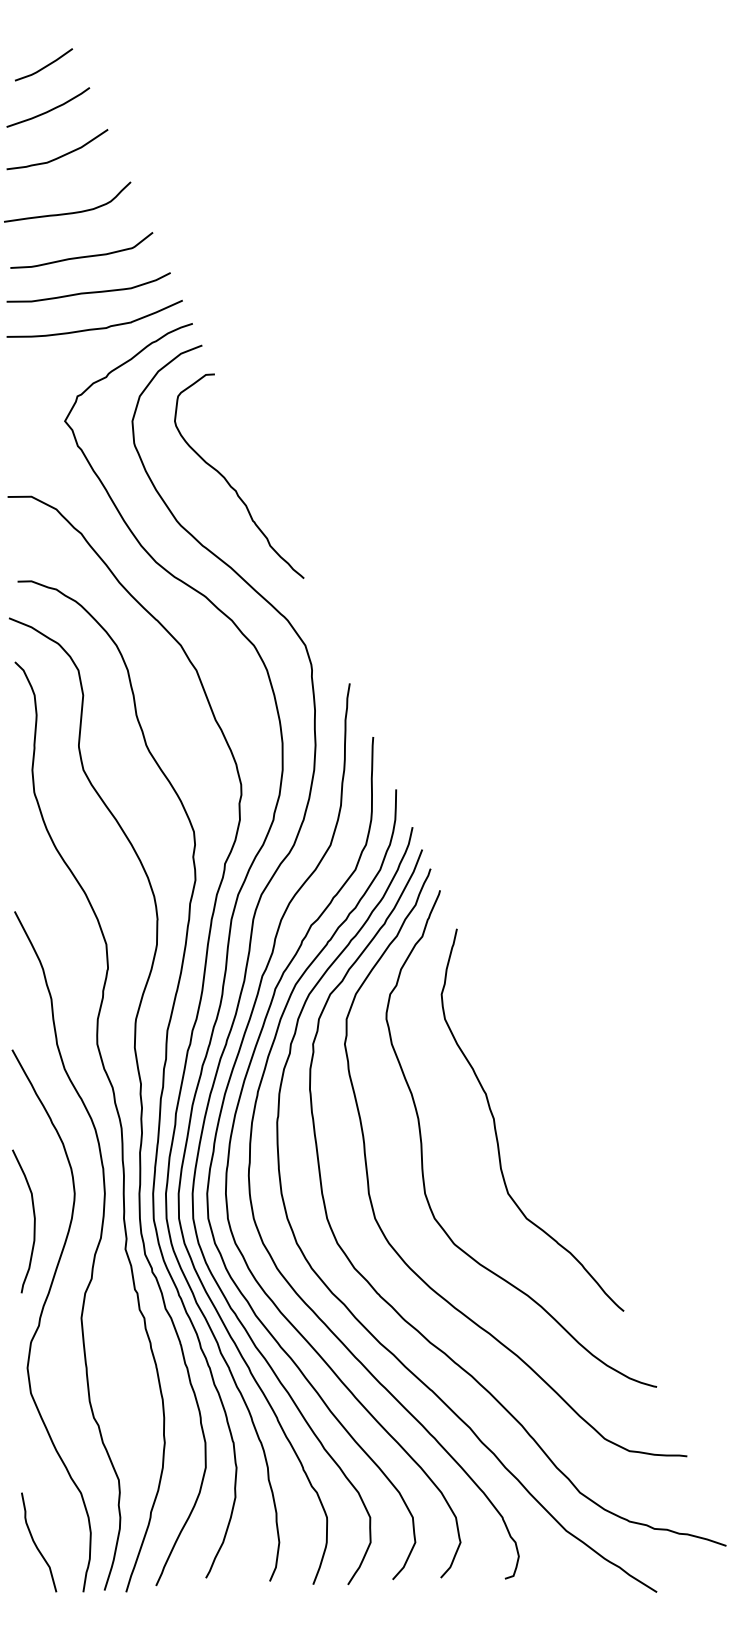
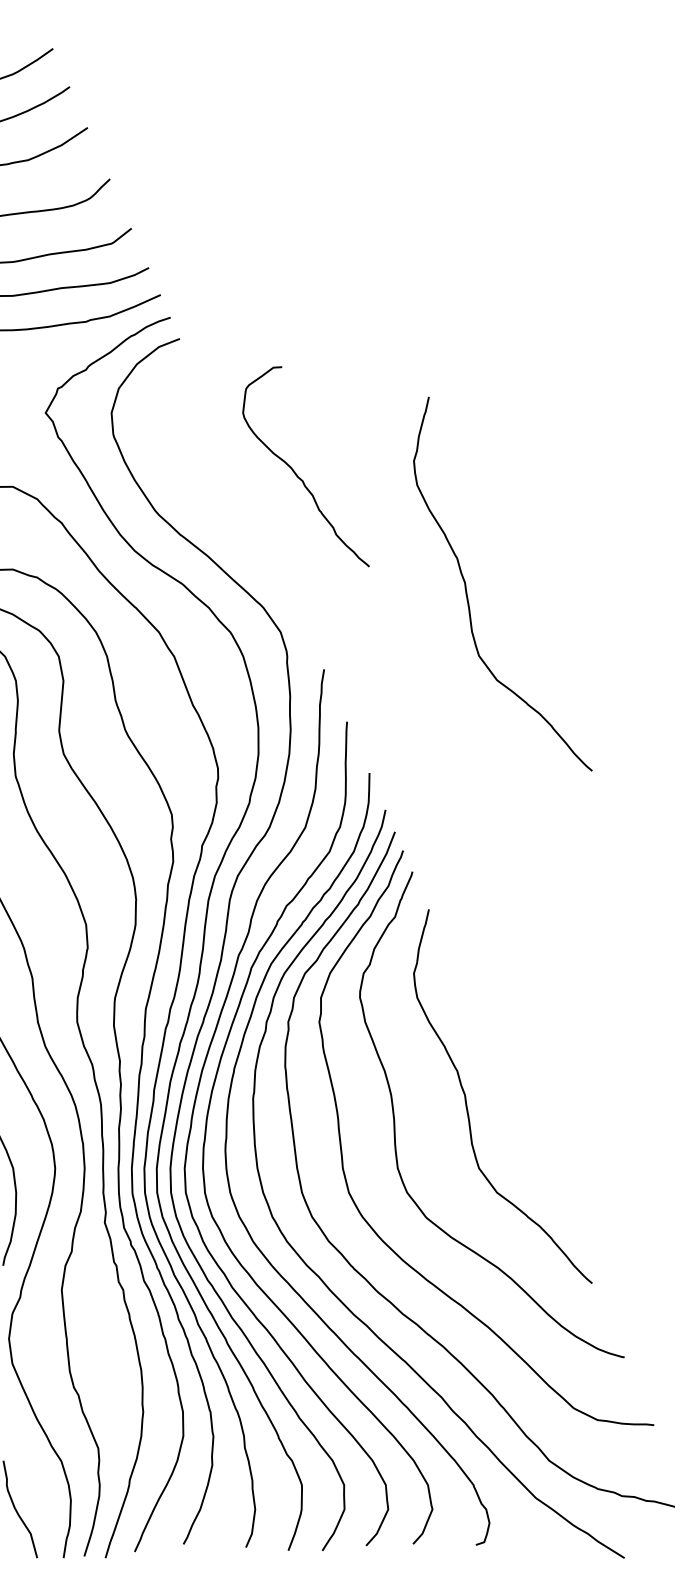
curve: (228, 481) -> (295, 471), moved
curve: (495, 597) -> (466, 585), added

